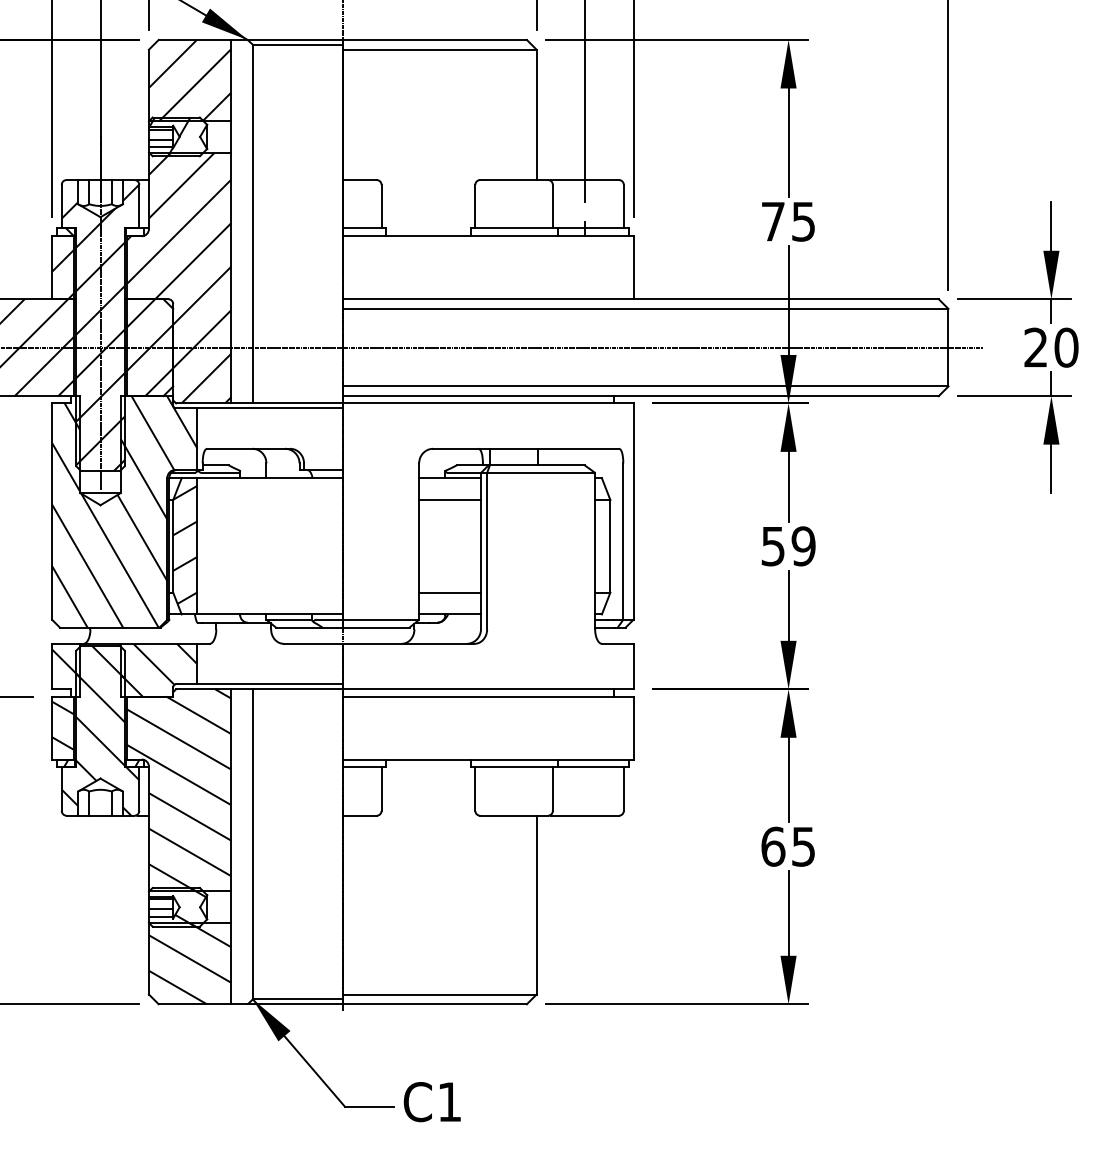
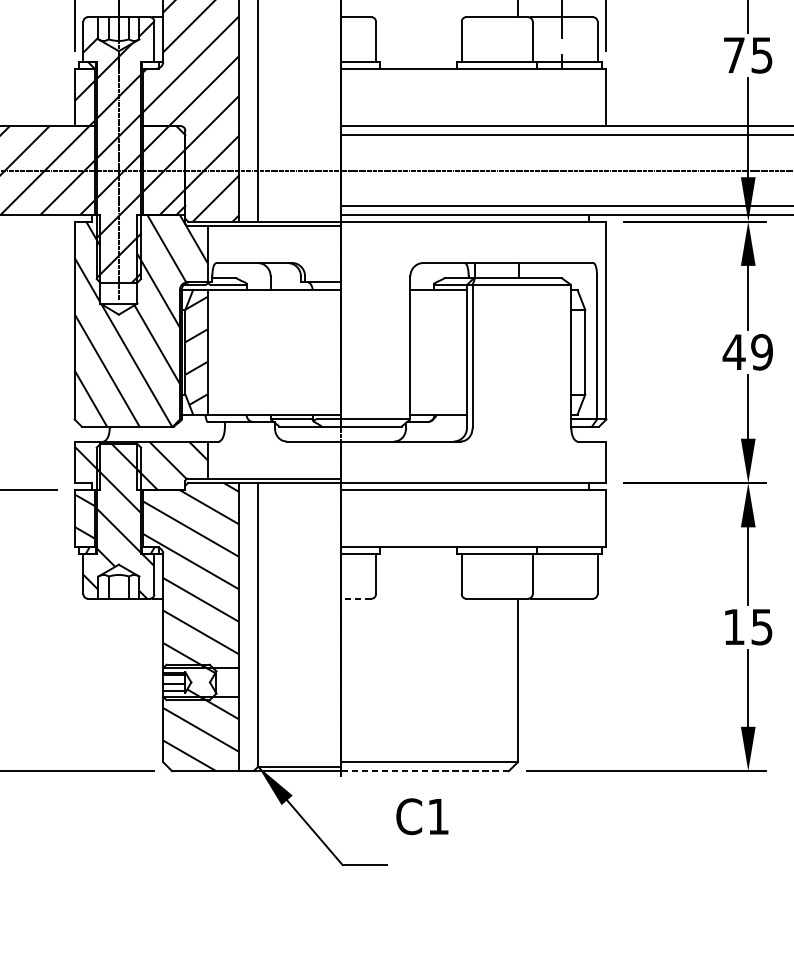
line: (450, 500) -> (439, 310), removed
text: (772, 546) -> (733, 352), 59 -> 49
line: (450, 592) -> (439, 394), removed
line: (359, 815) -> (355, 598), solid -> dashed
text: (773, 846) -> (734, 626), 65 -> 15
line: (434, 1004) -> (424, 771), solid -> dashed
text: (431, 1102) -> (421, 817), moved

